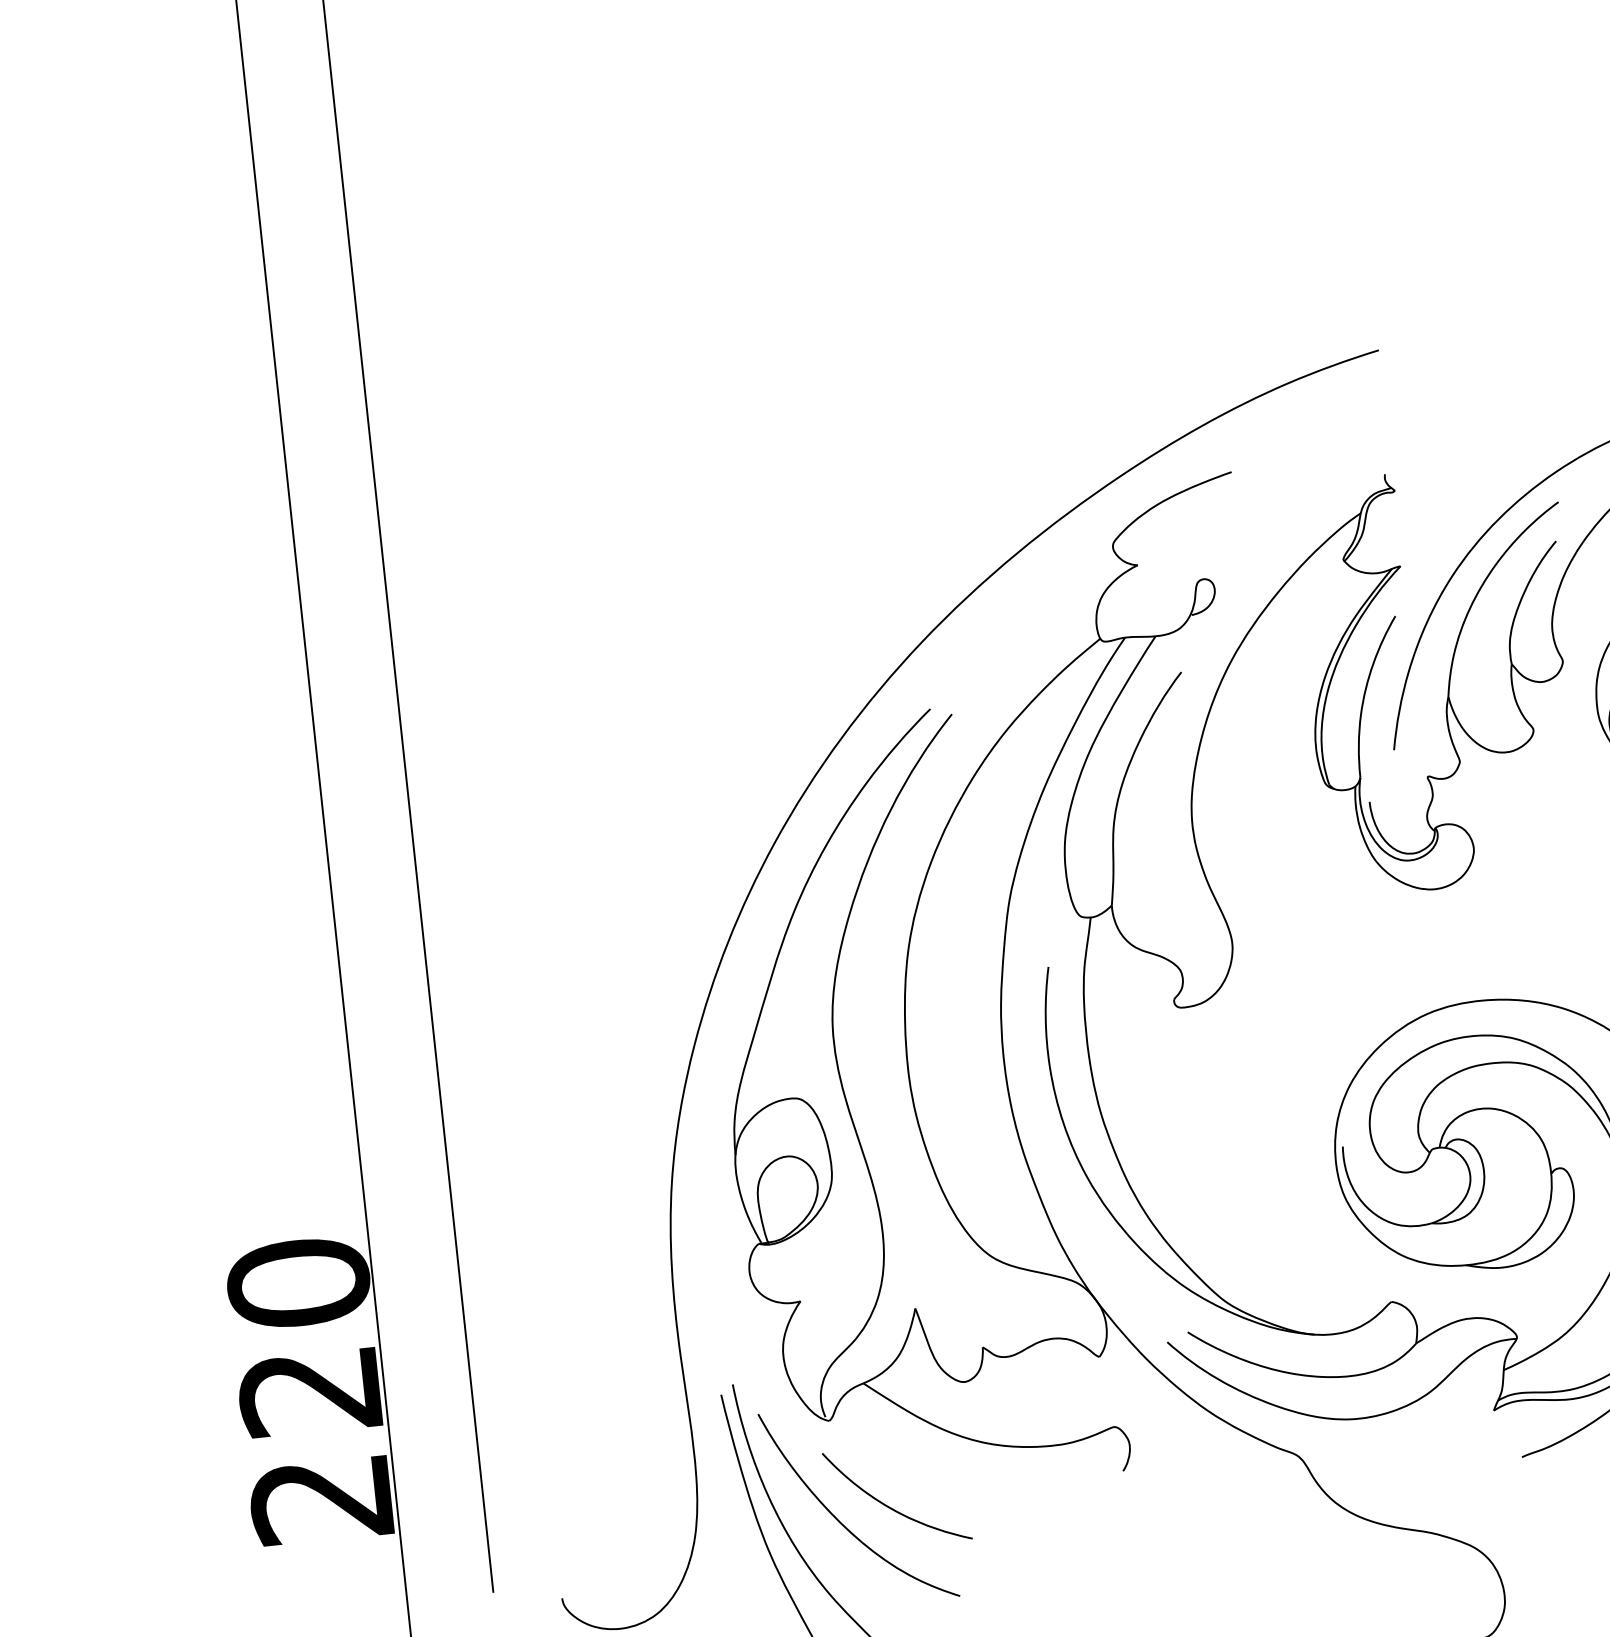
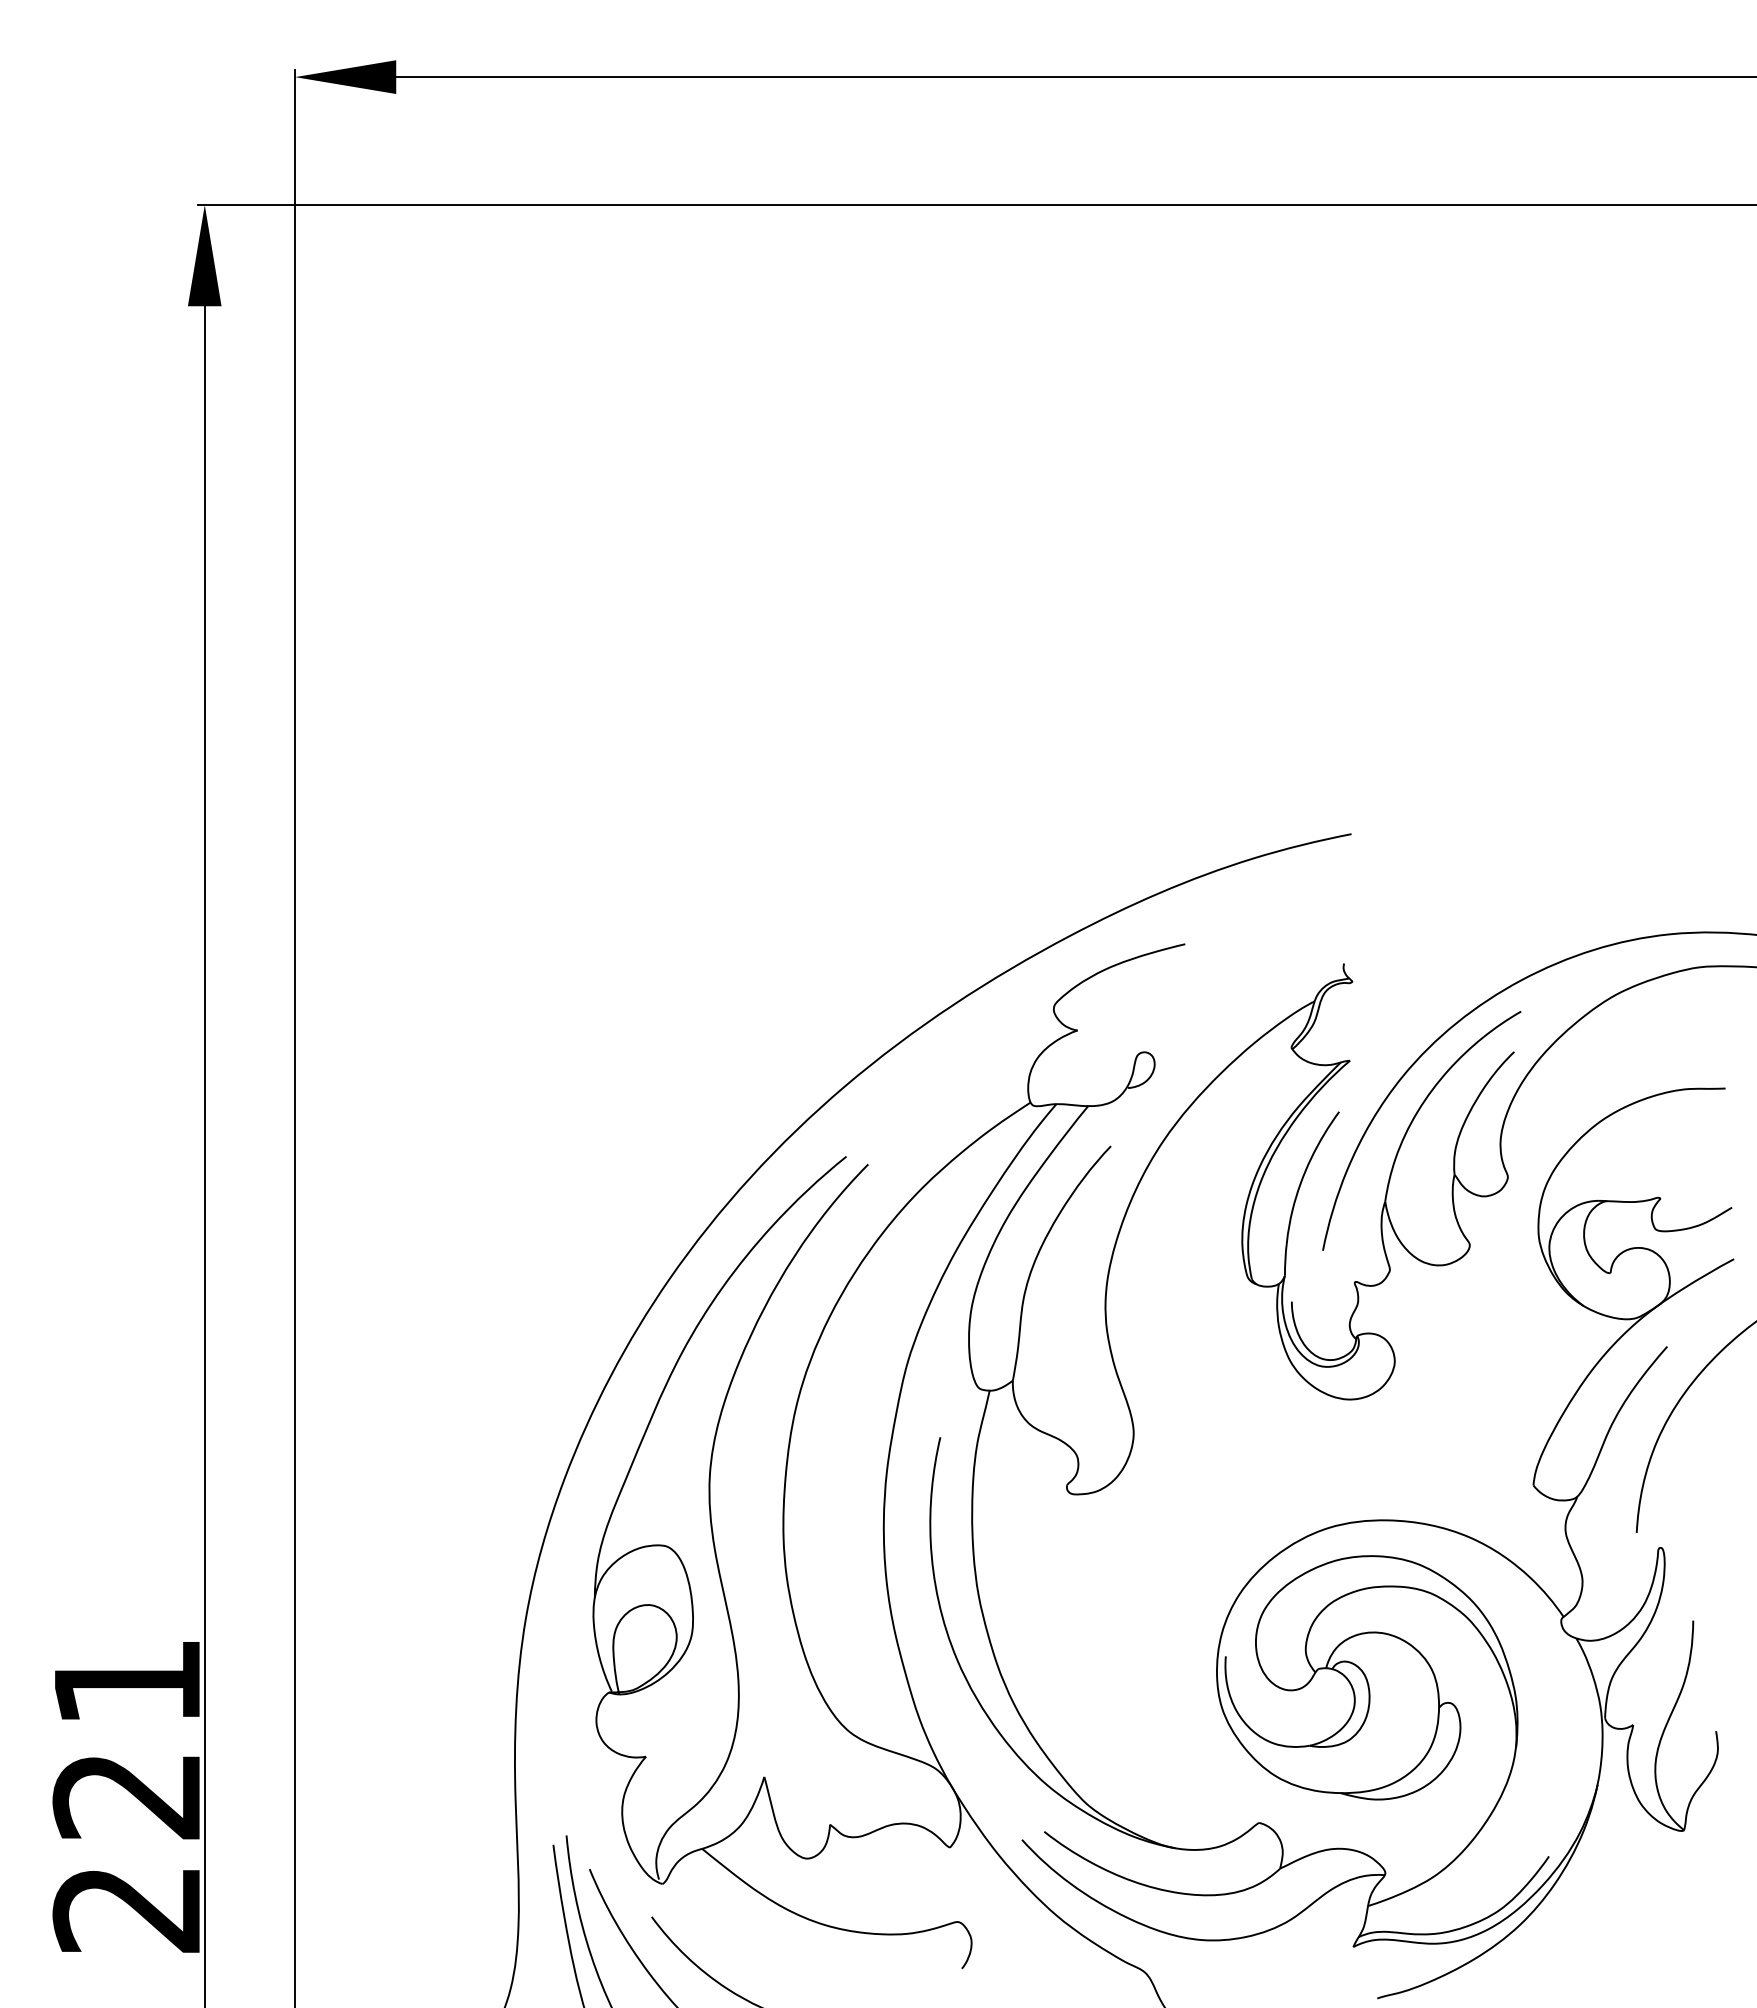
text: (298, 1283) -> (127, 1682), 220 -> 221

